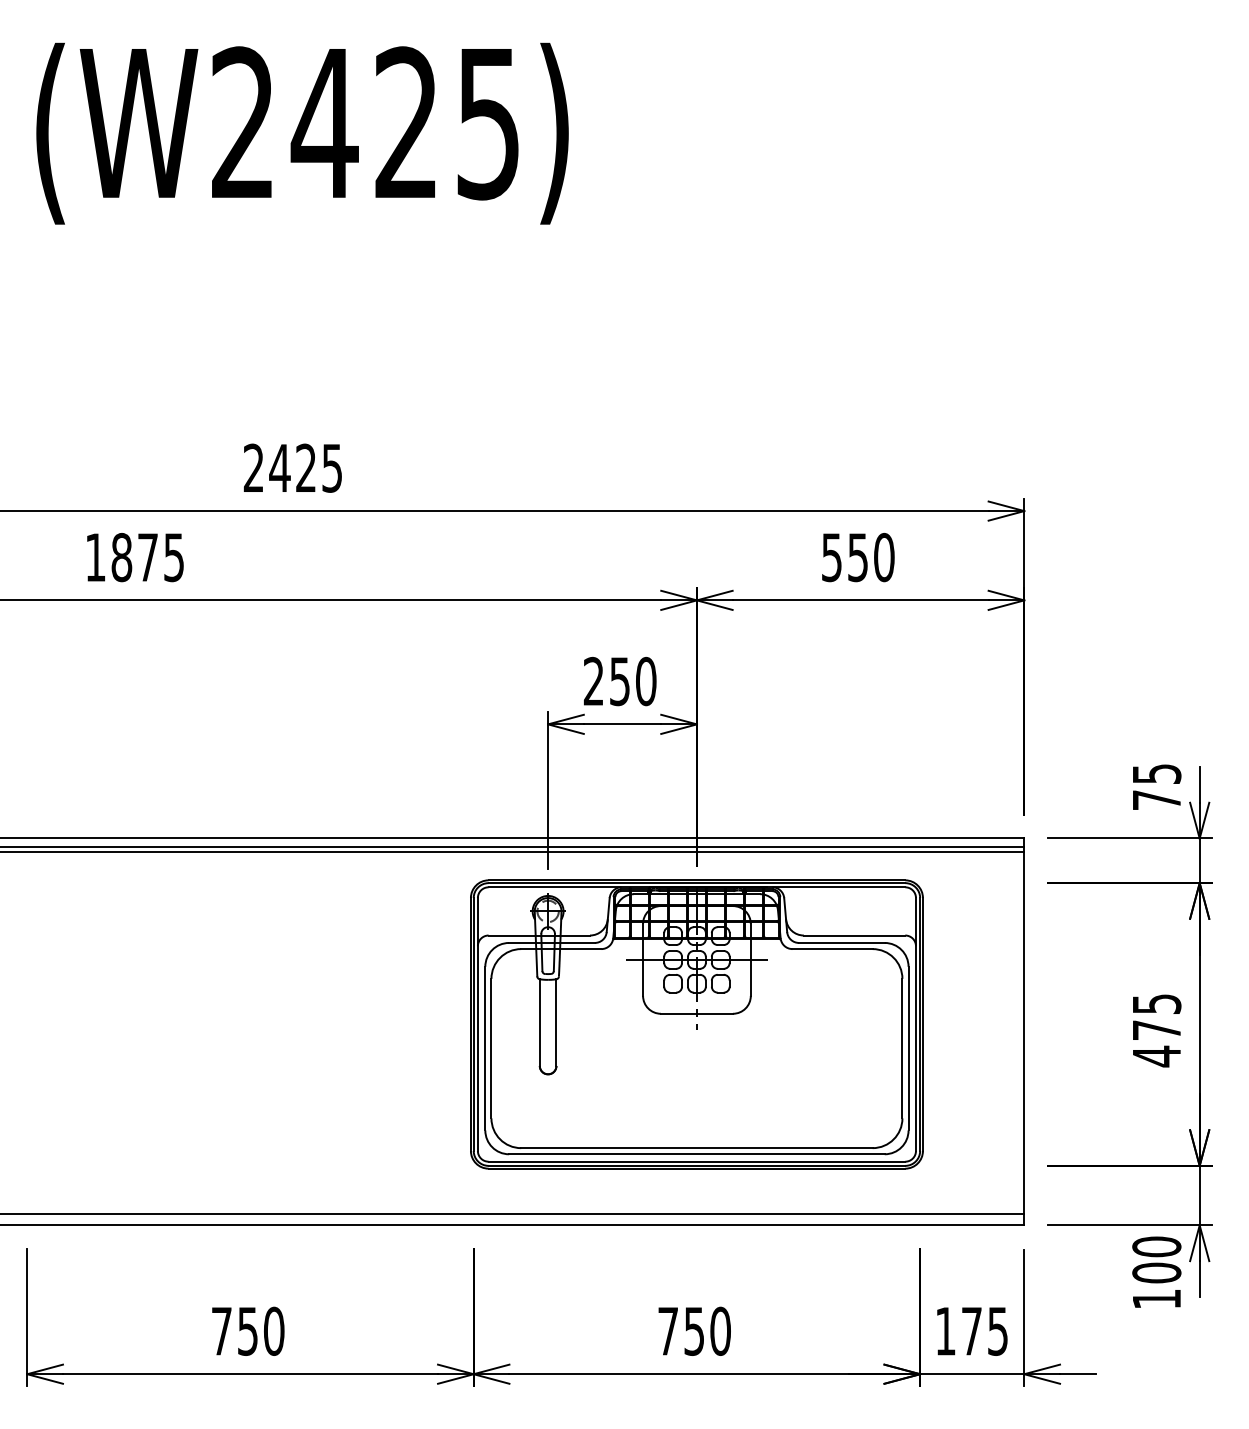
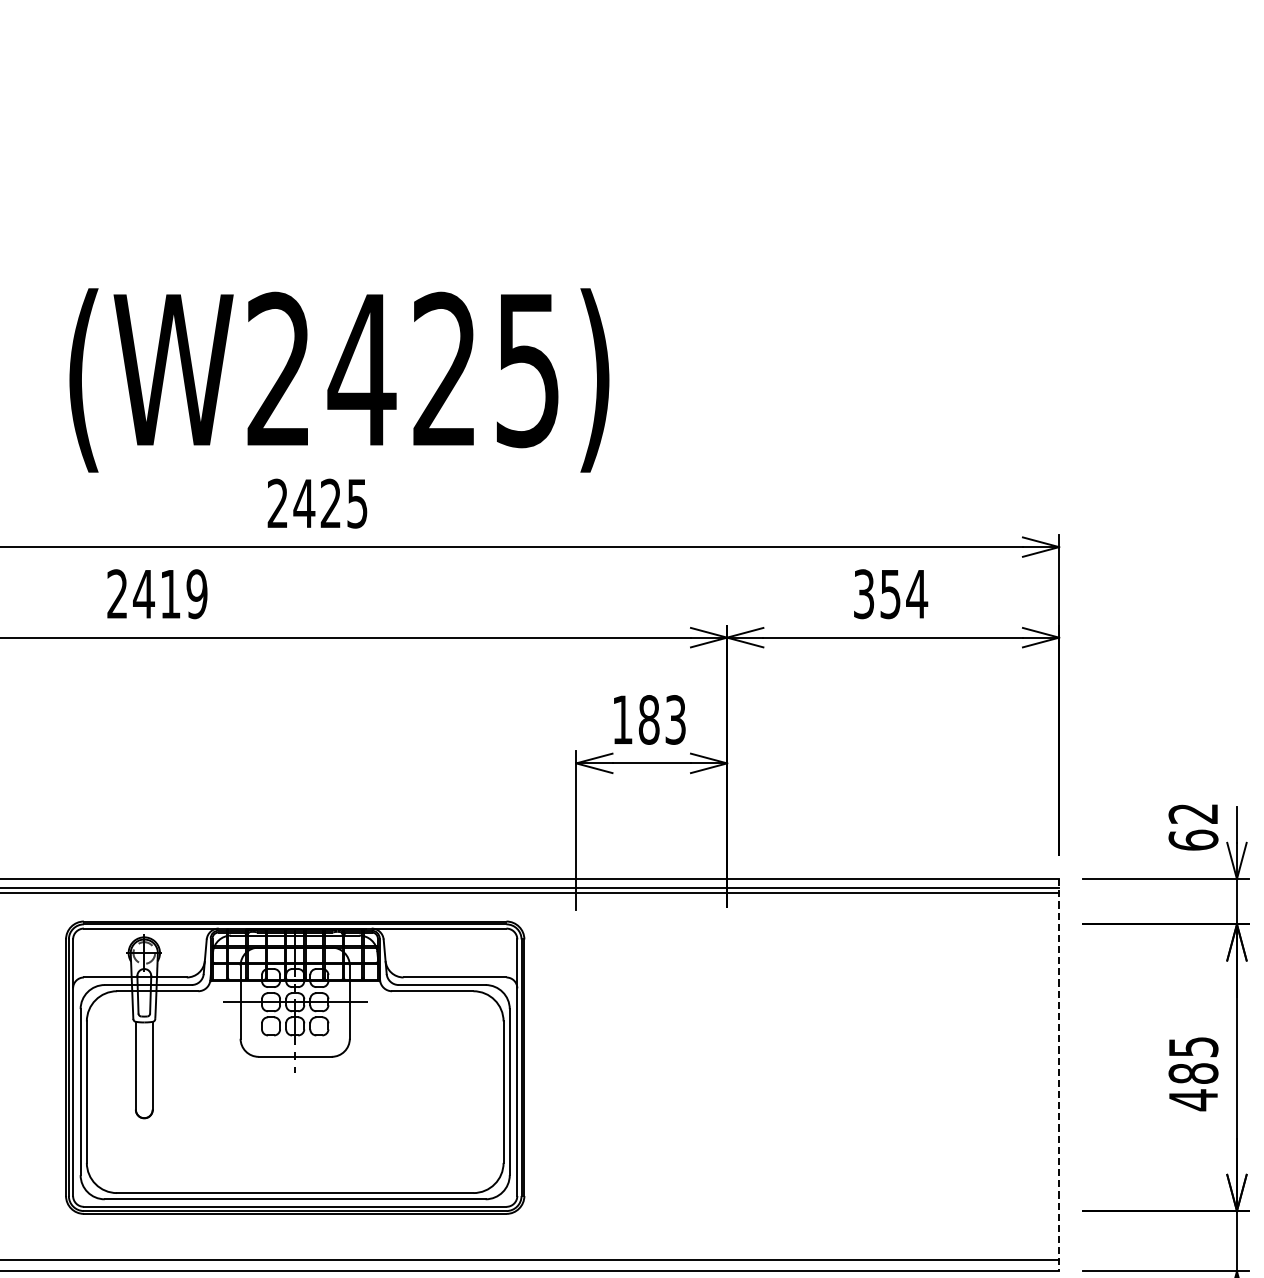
text: (302, 133) -> (339, 380), moved
text: (134, 557) -> (156, 594), 1875 -> 2419
text: (858, 557) -> (890, 594), 550 -> 354
text: (619, 681) -> (648, 719), 250 -> 183
text: (1156, 787) -> (1193, 827), 75 -> 62
part: (696, 1024) -> (294, 1067), moved
text: (1156, 1030) -> (1193, 1073), 475 -> 485
line: (1024, 1032) -> (1059, 1075), solid -> dashed

